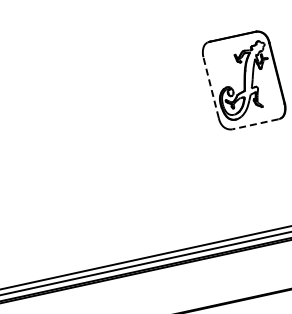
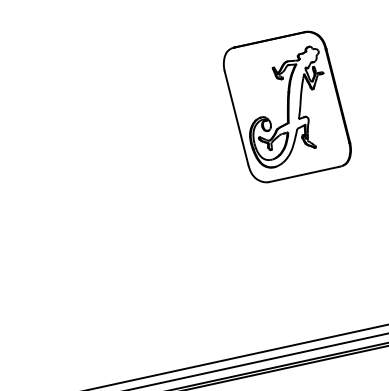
line: (211, 87) -> (237, 117), dashed -> solid
line: (254, 124) -> (303, 174), dashed -> solid

